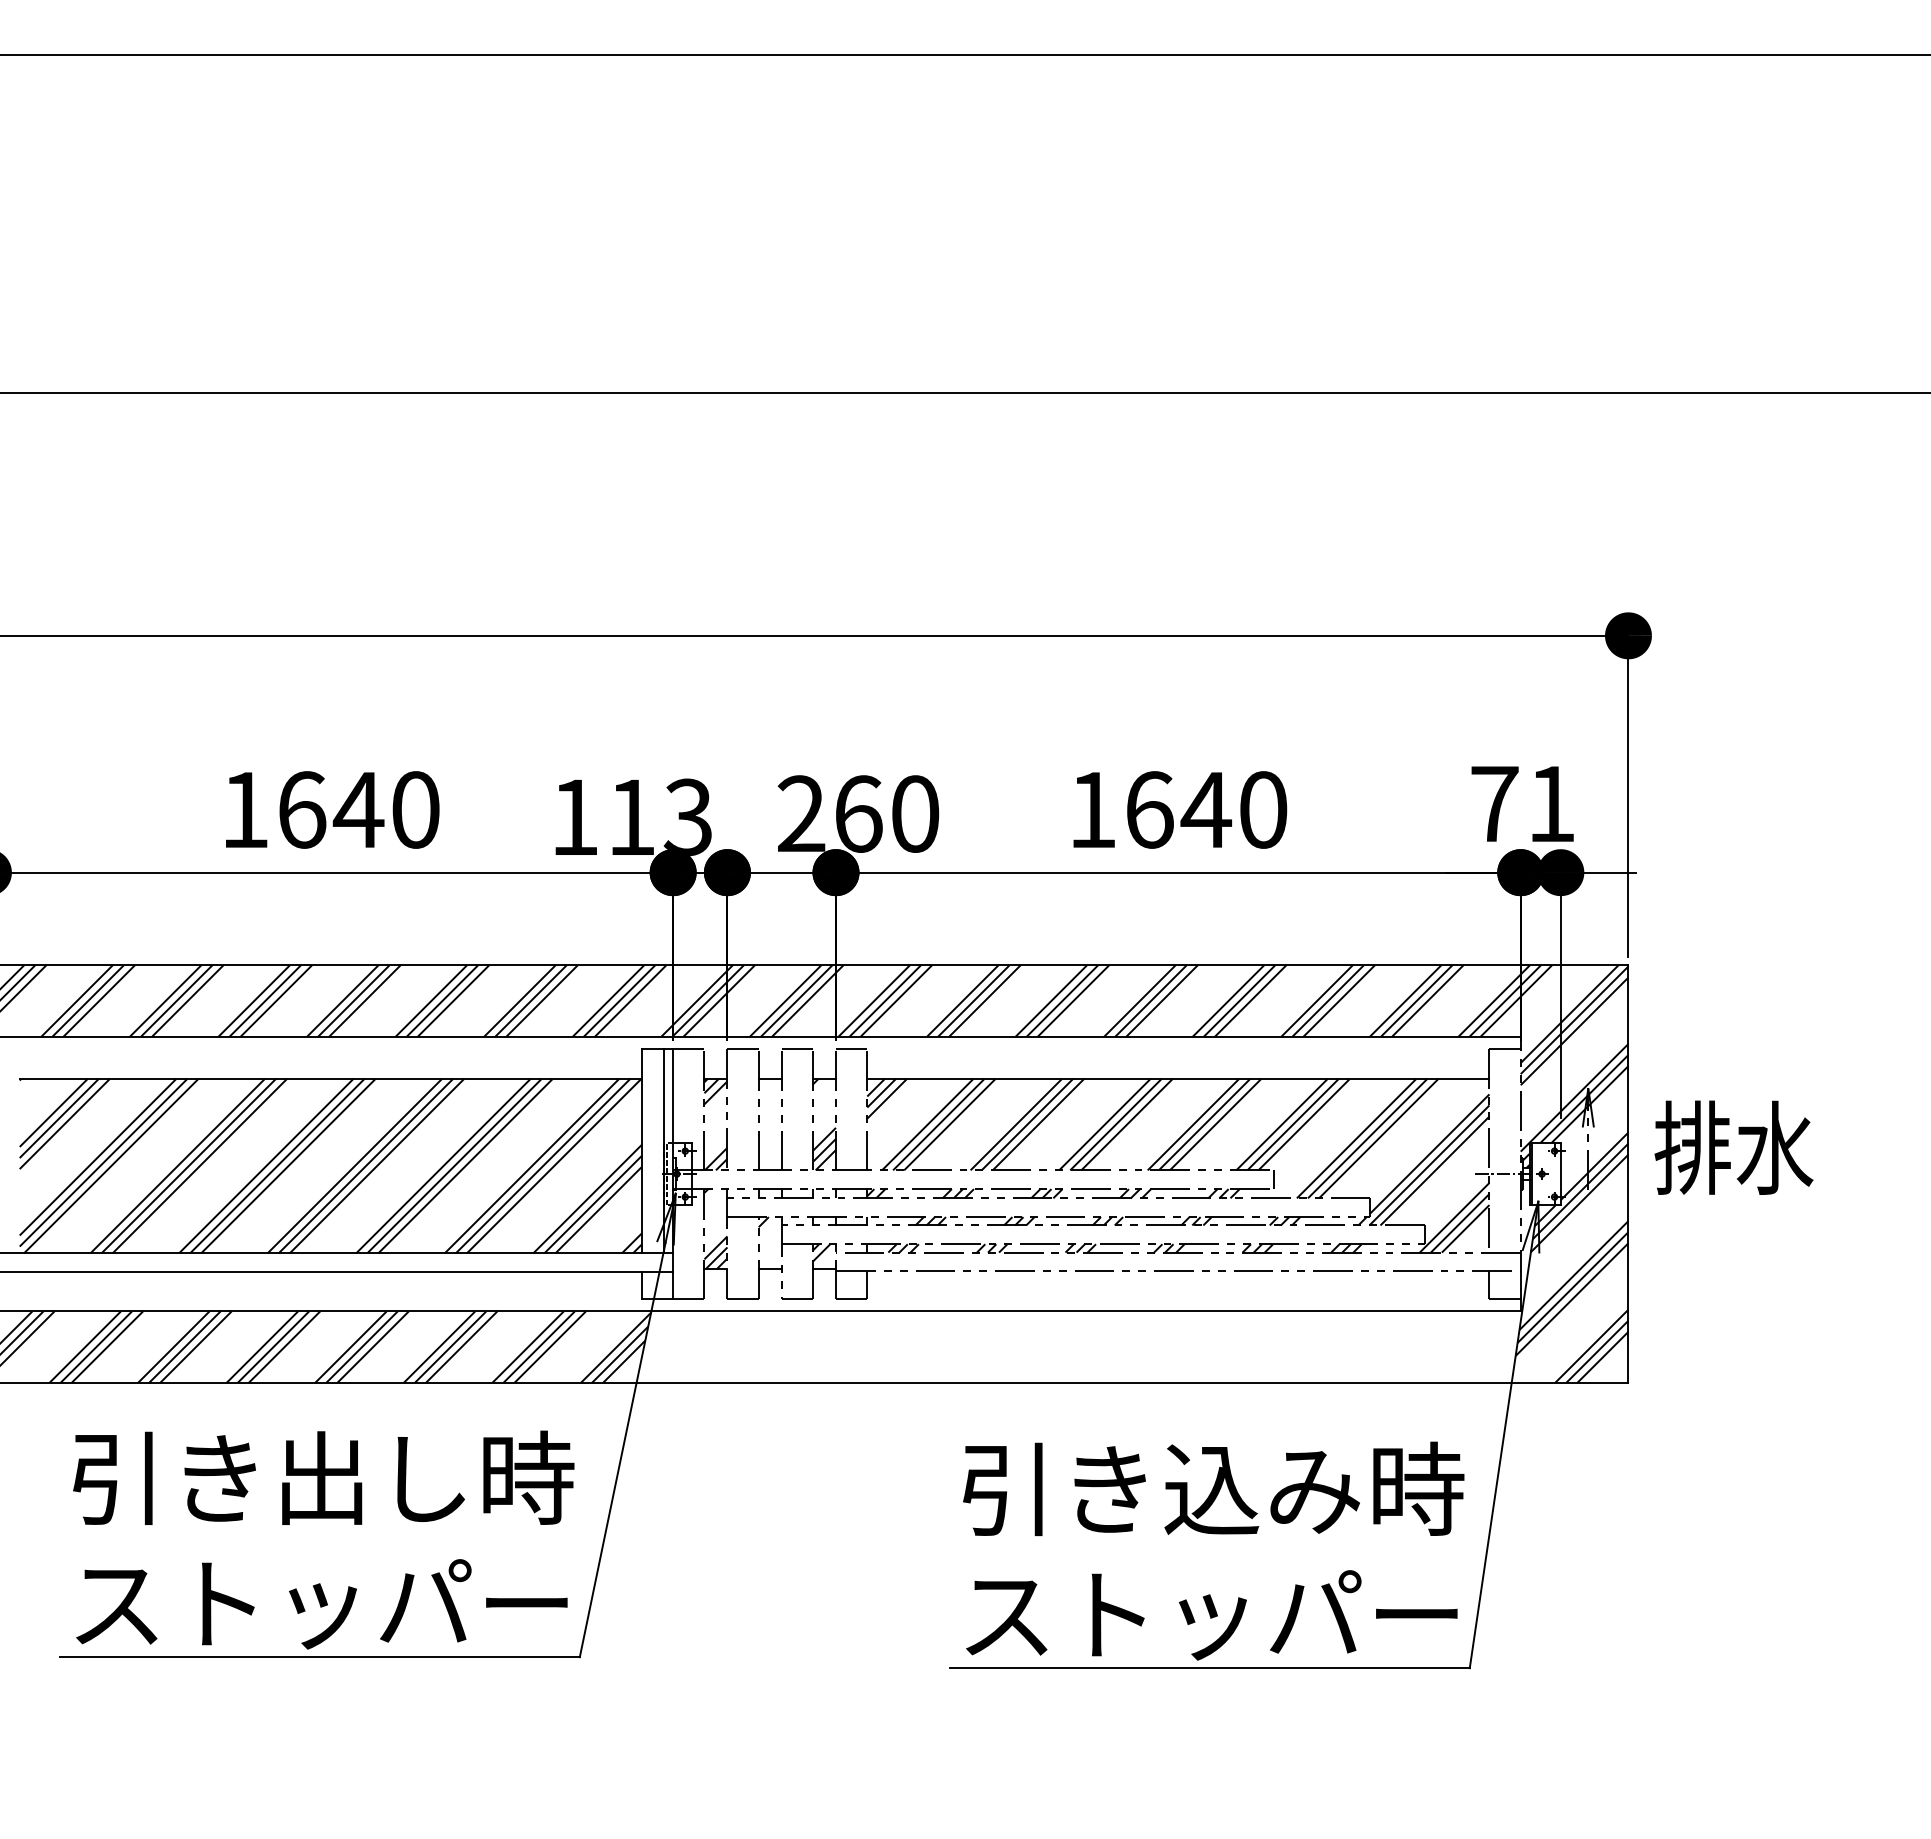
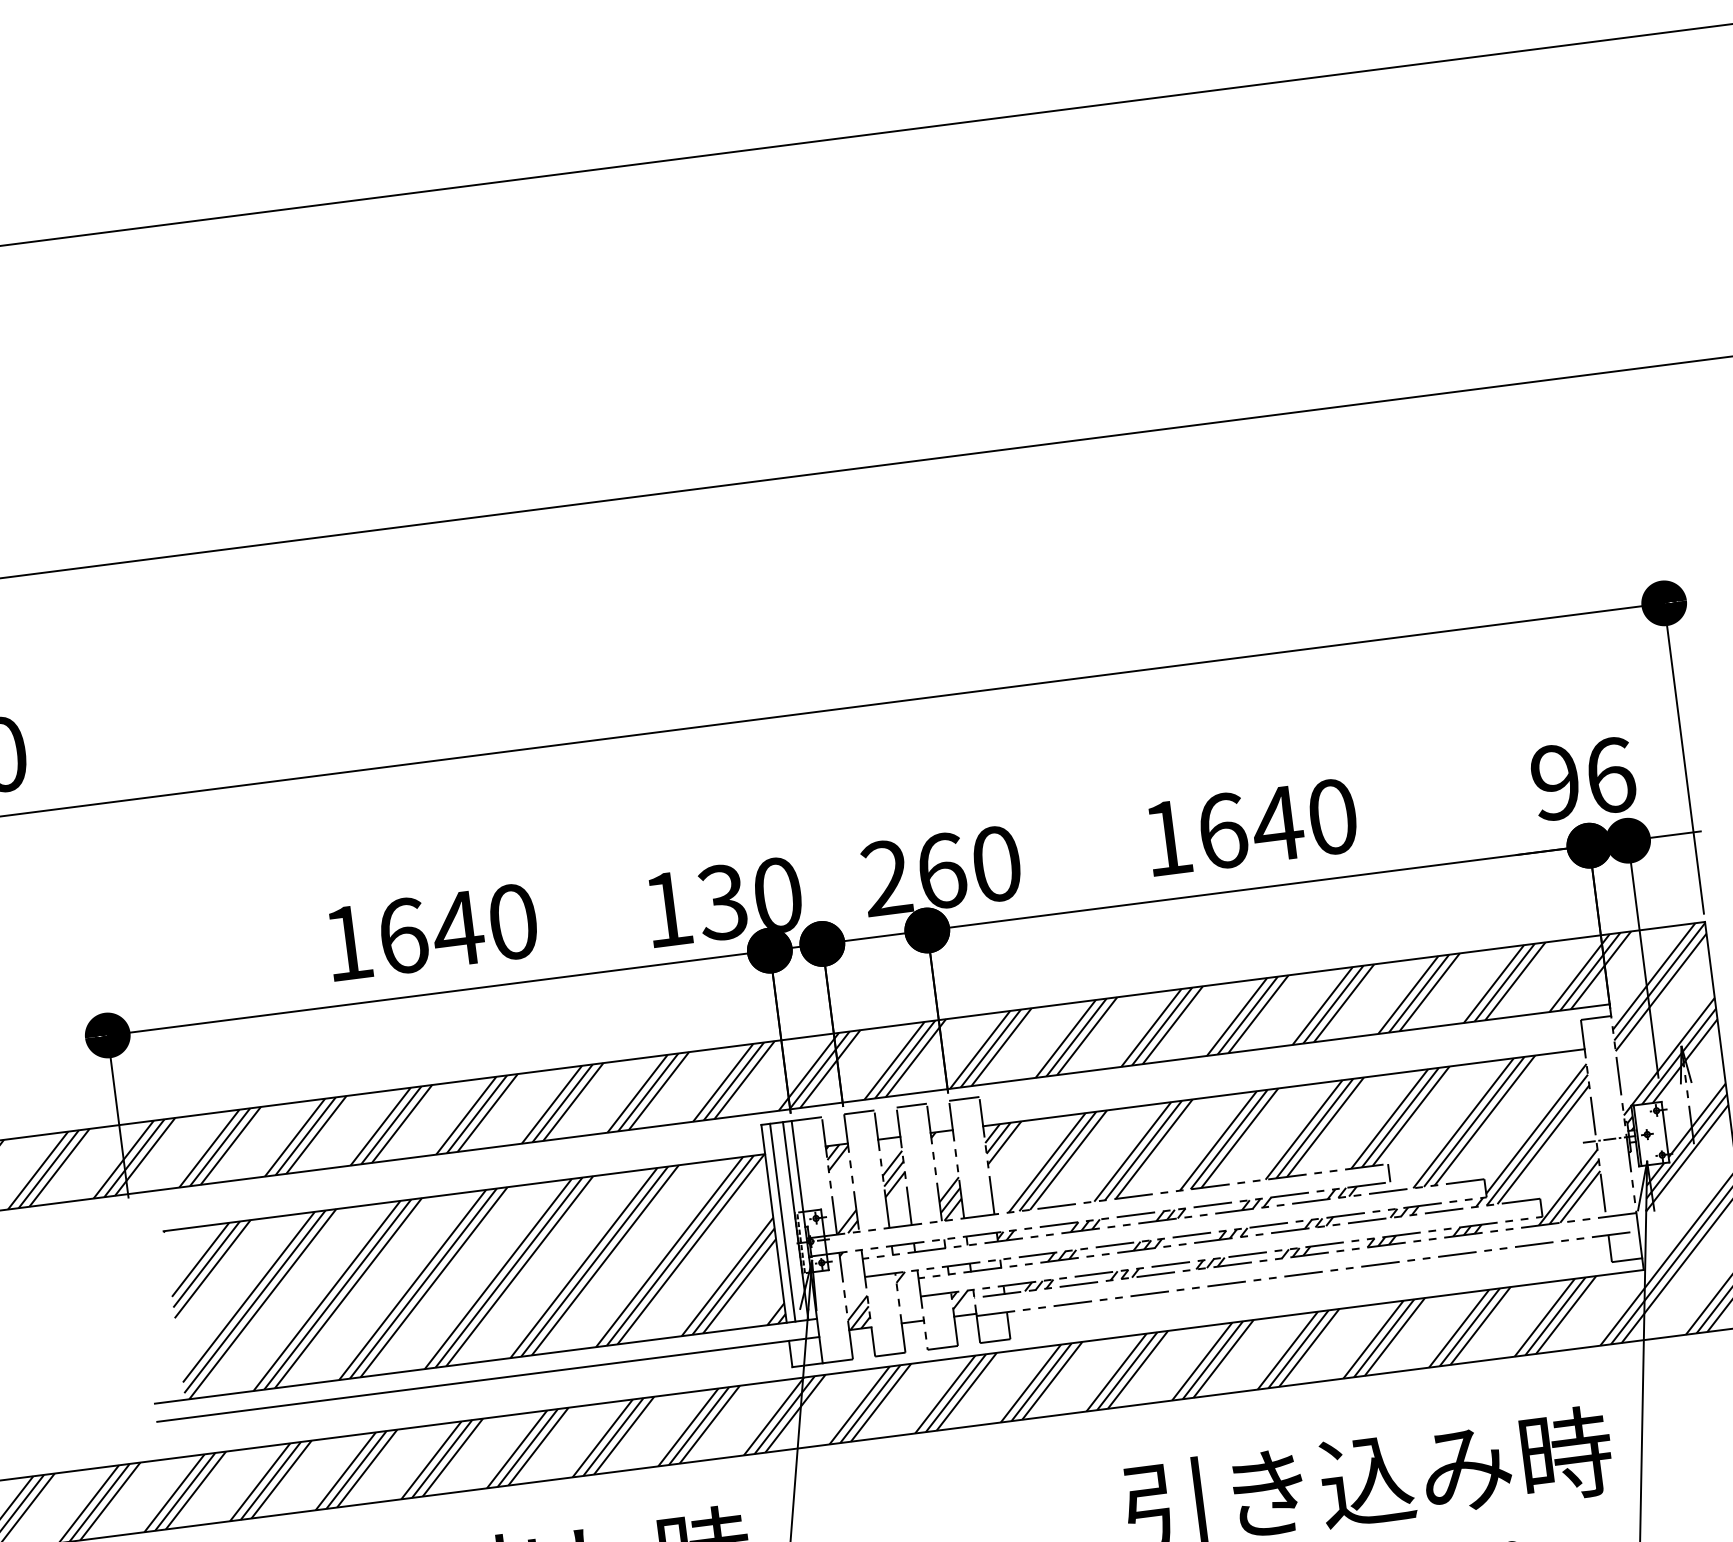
text: (1523, 803) -> (1583, 778), 71 -> 96
text: (659, 817) -> (749, 899), 113 -> 130
hatch: (769, 1115) -> (893, 1173), added
line: (650, 1150) -> (782, 1222), added
hatch: (1082, 1346) -> (1224, 1358), added

